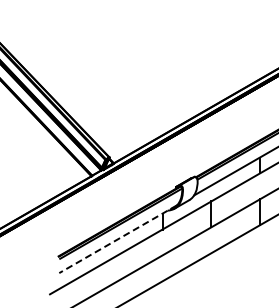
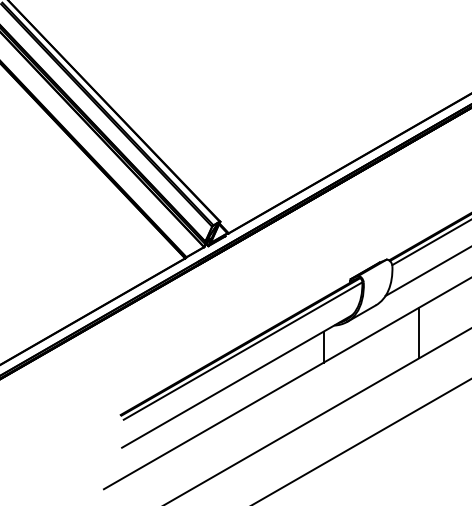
line: (117, 239) -> (235, 382), dashed -> solid

